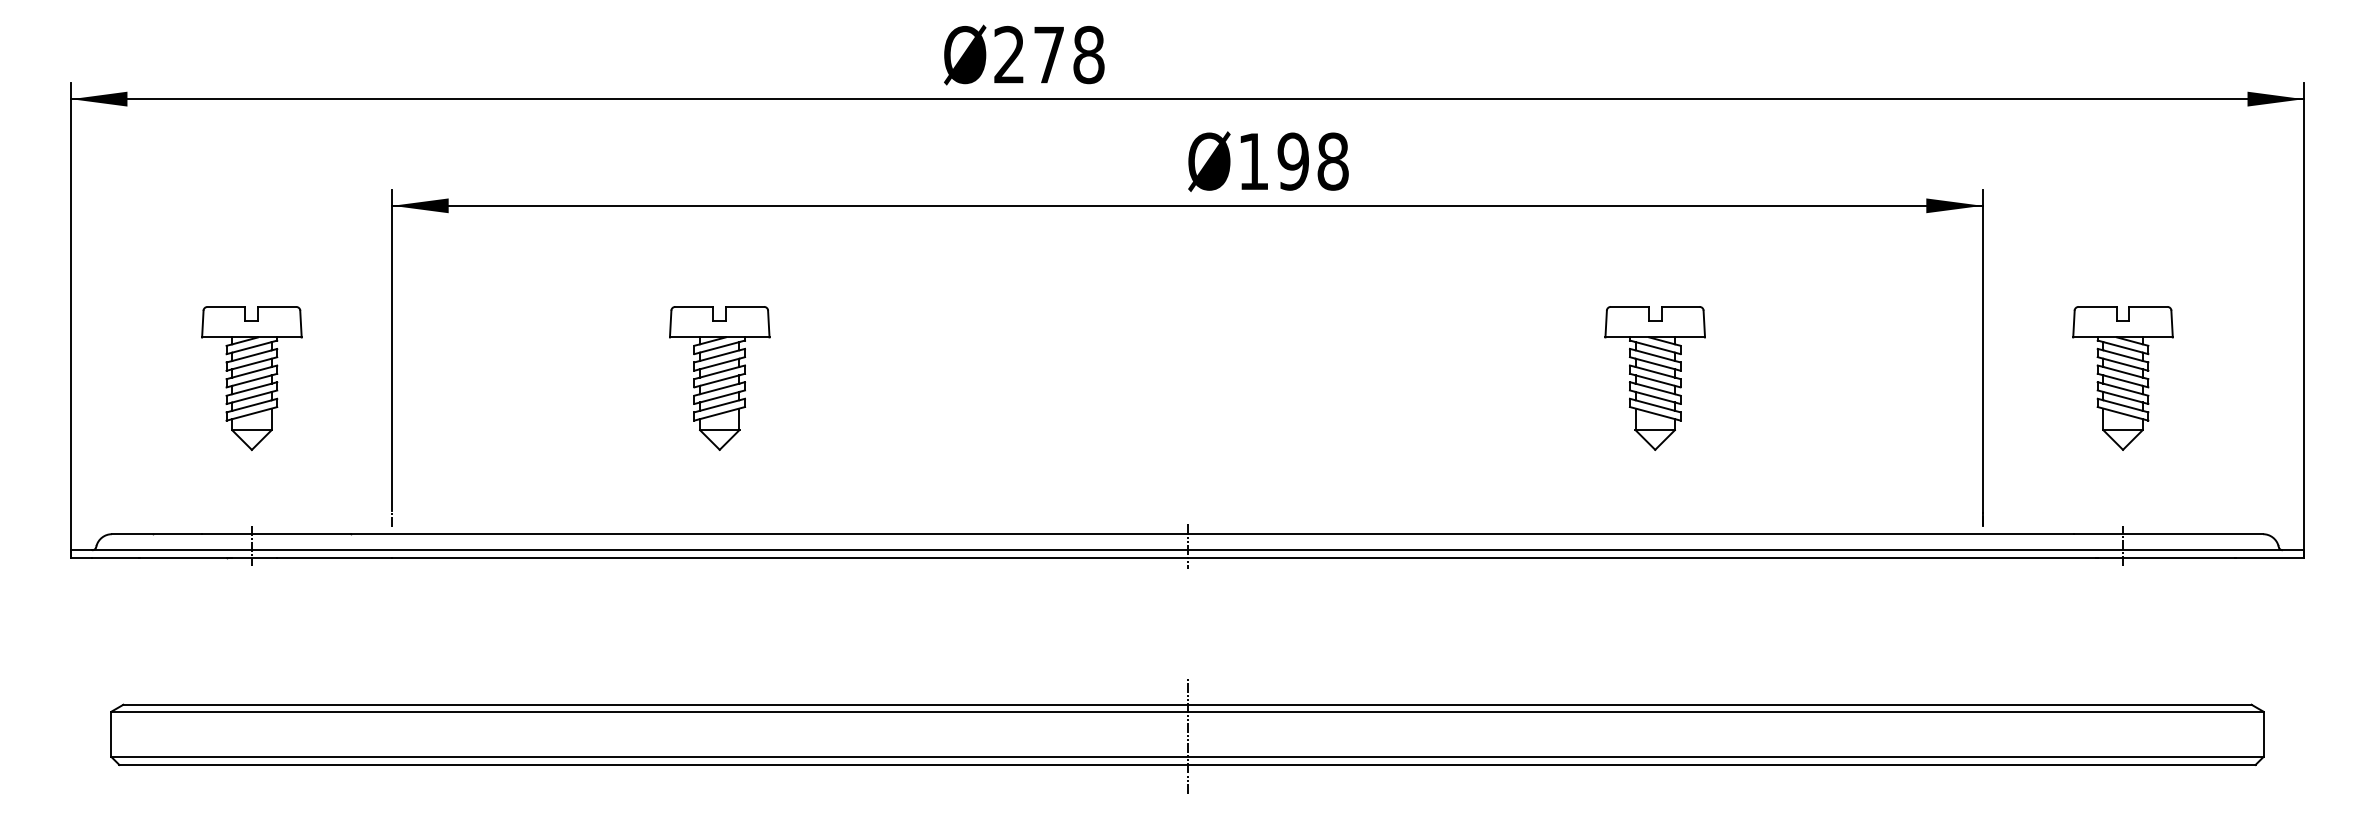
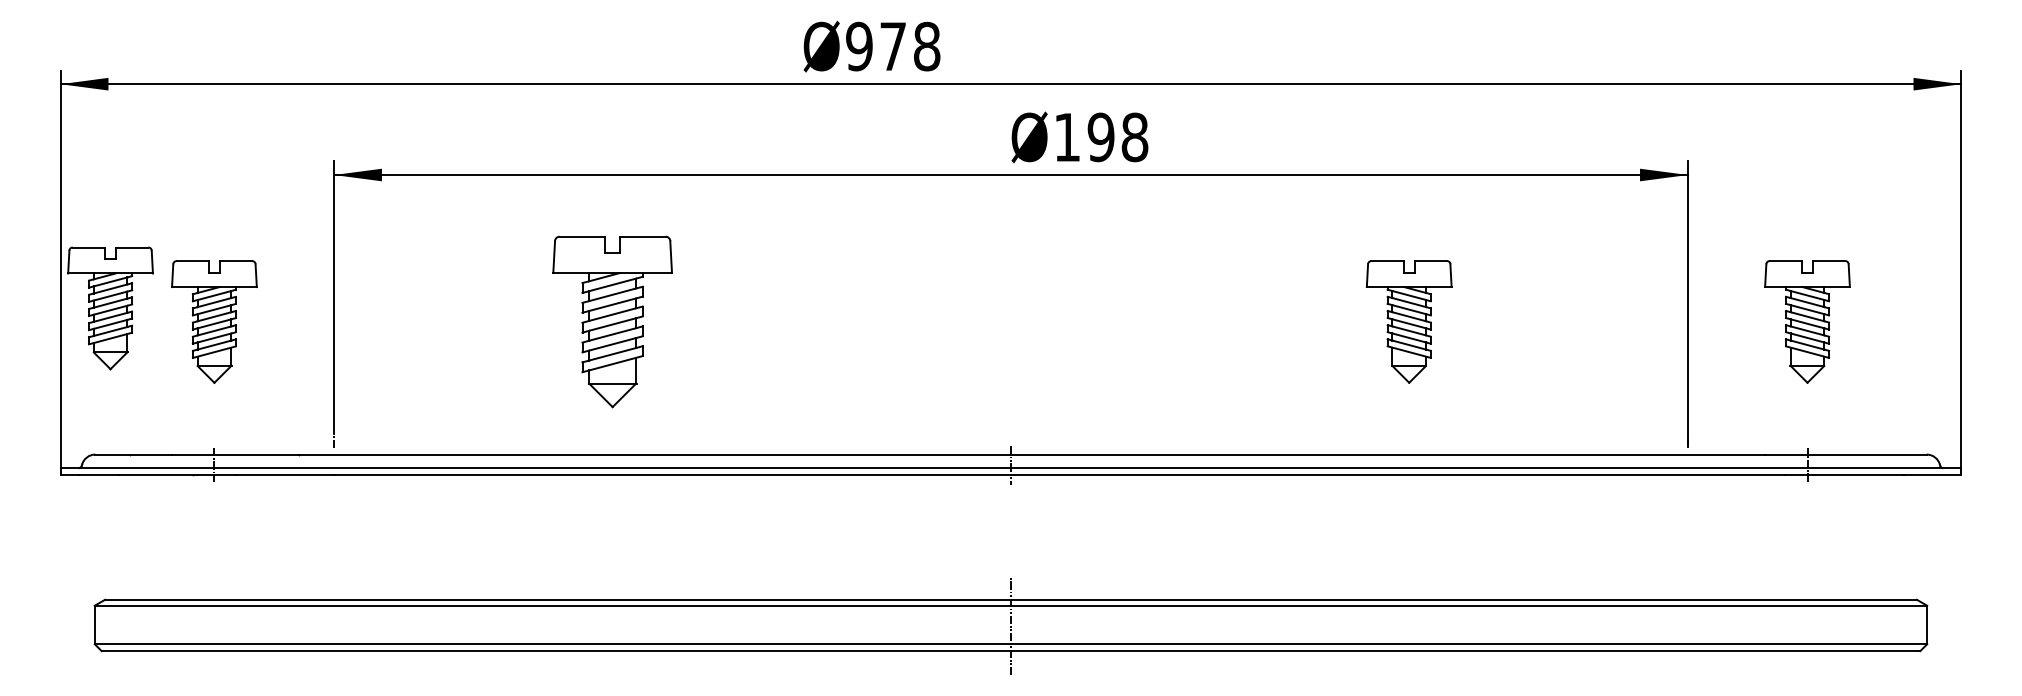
text: (1009, 55) -> (859, 47), 278 -> 978
part: (129, 362) -> (110, 308), added
part: (719, 378) -> (612, 322), size x1.4

